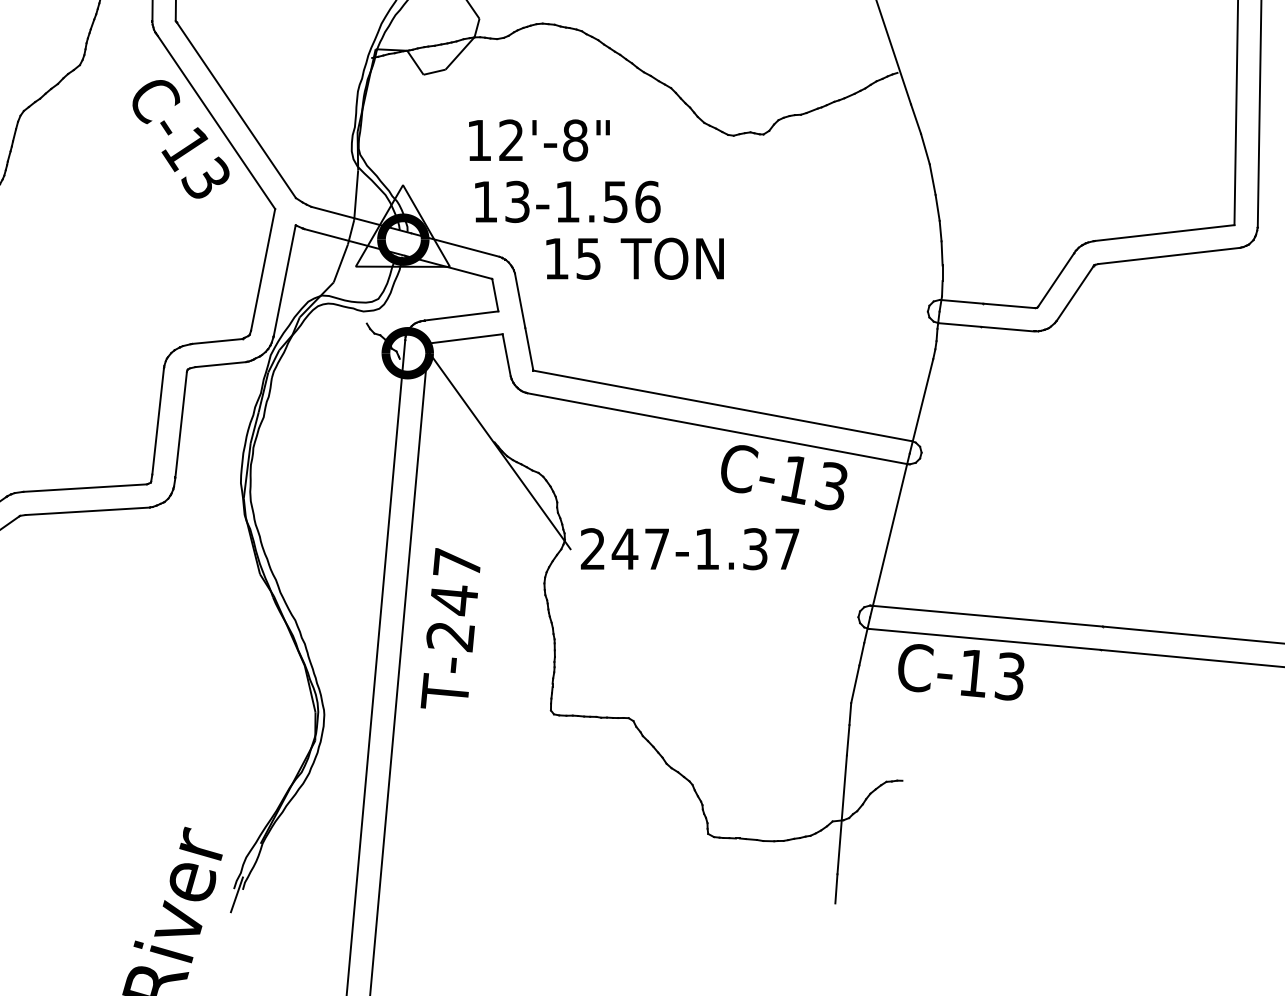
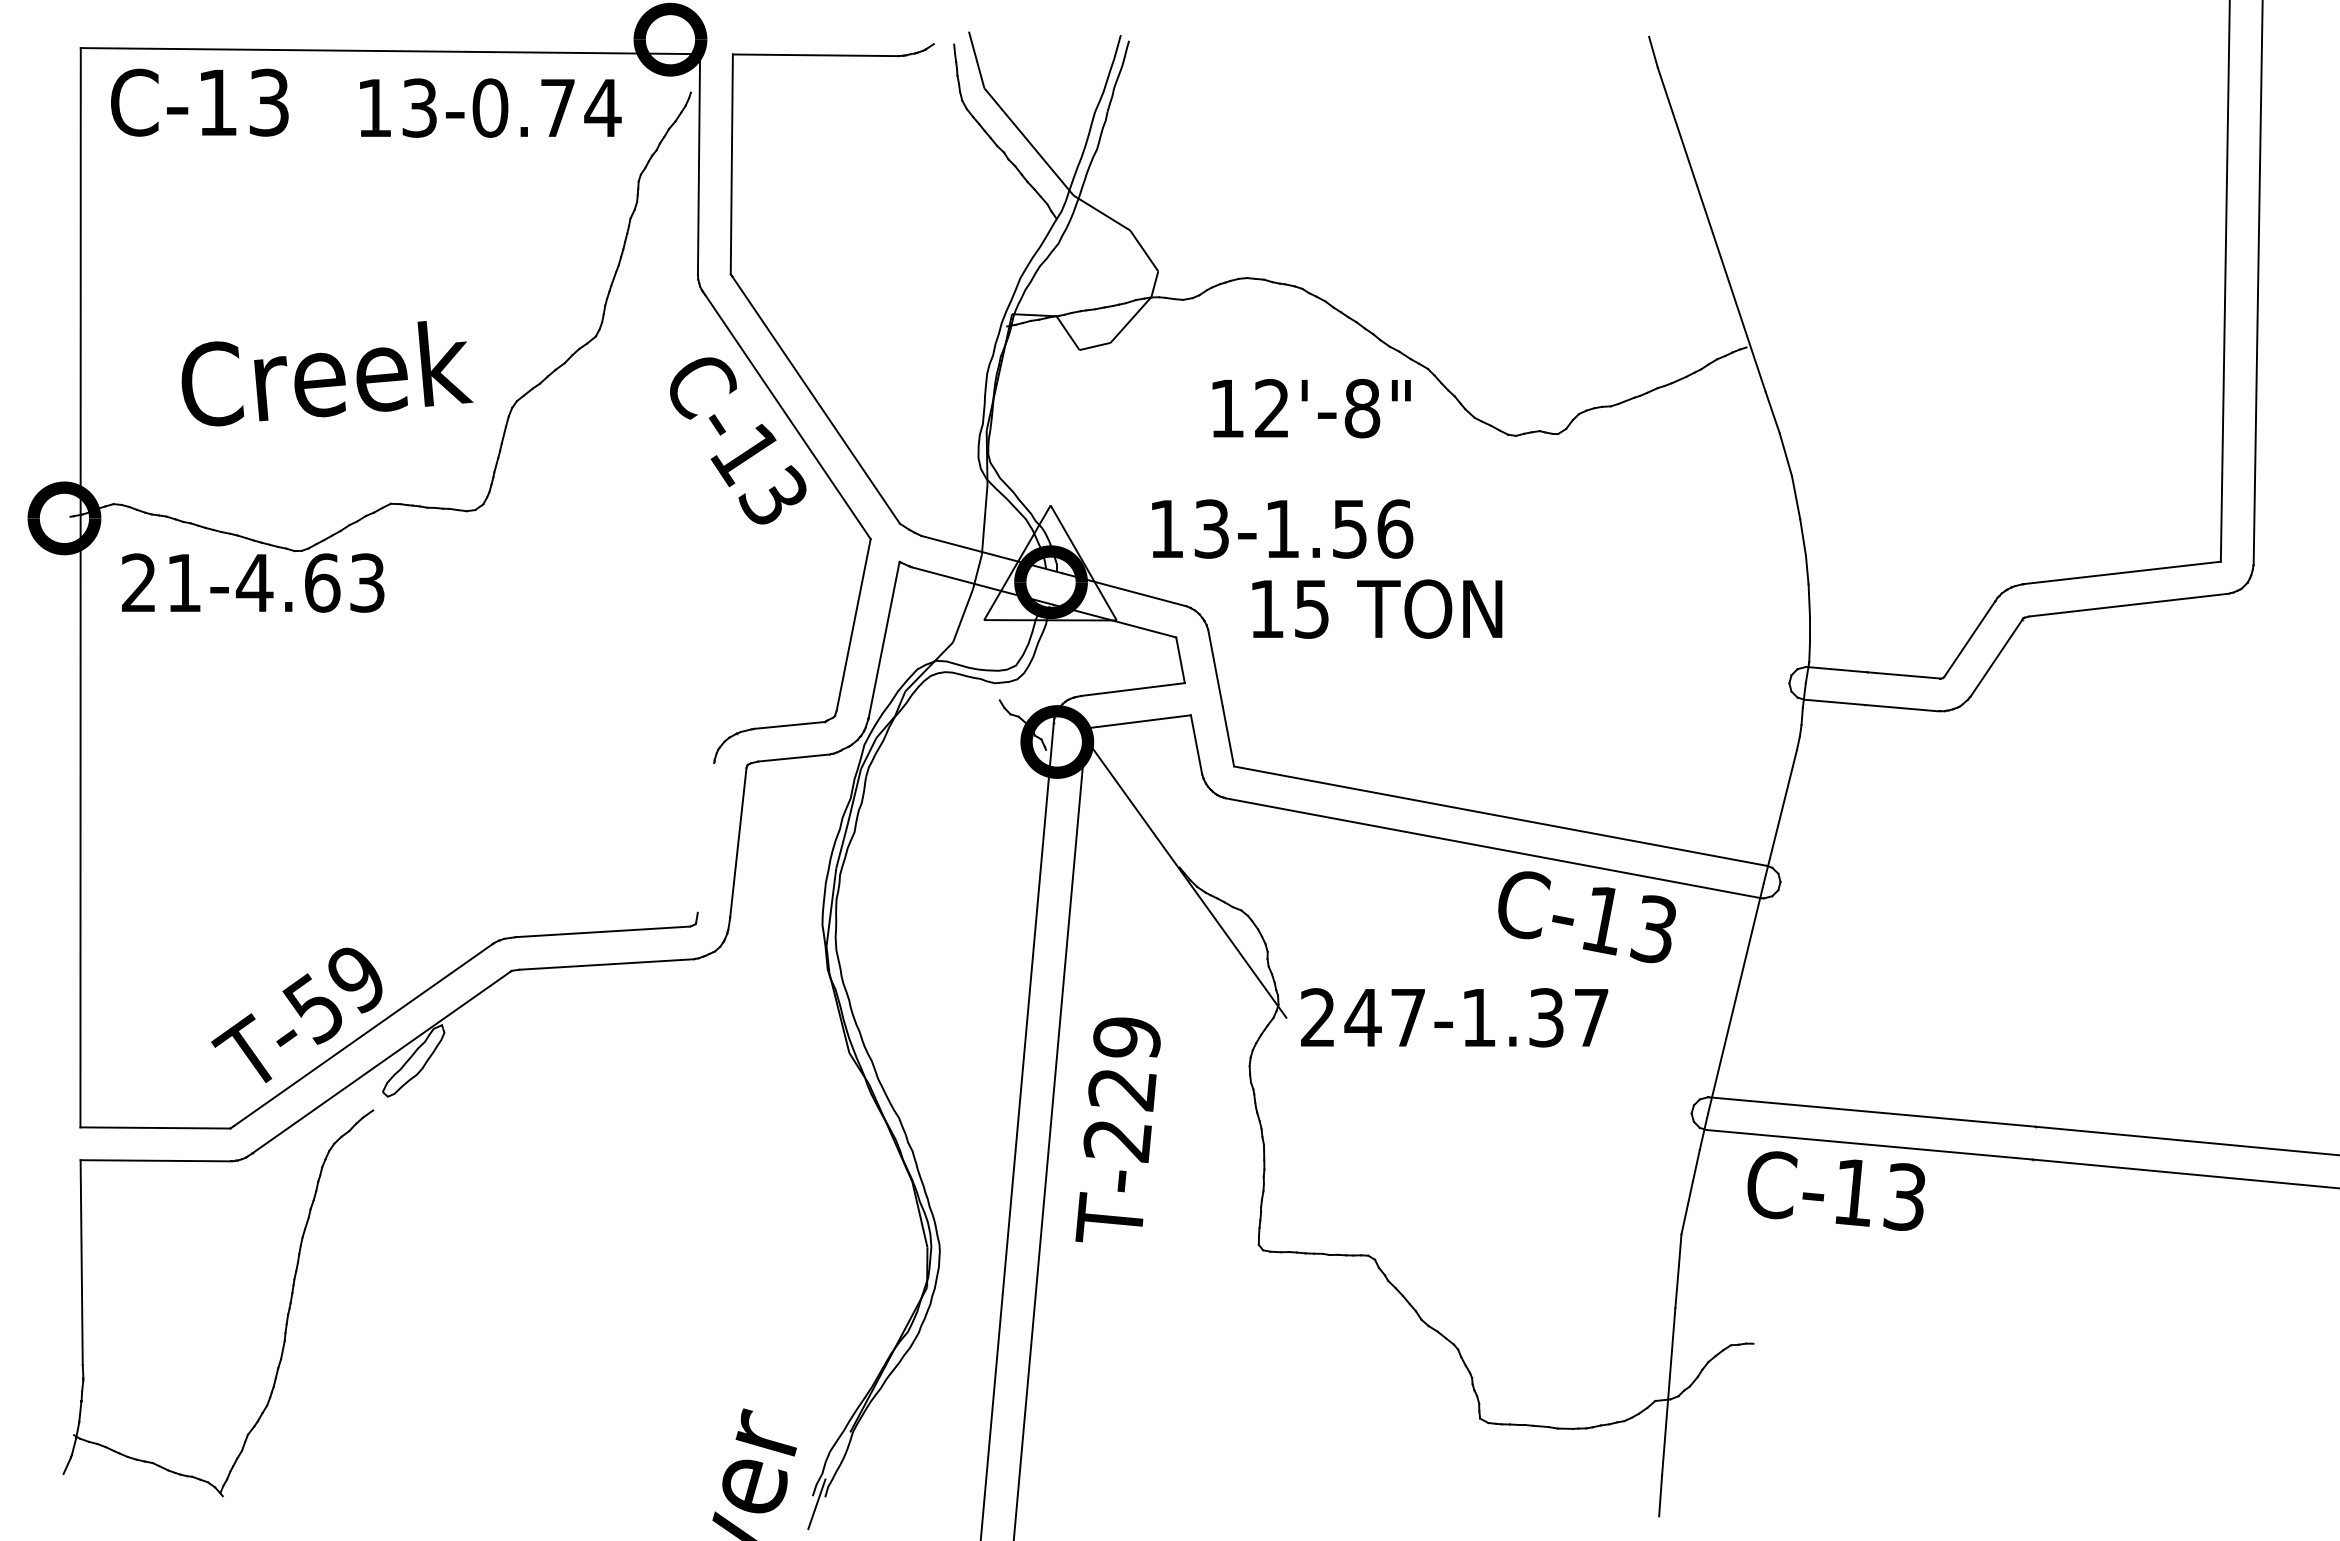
text: (539, 140) -> (1311, 408), moved
line: (157, 421) -> (705, 837), removed
text: (455, 582) -> (1124, 1064), T-247 -> T-229

